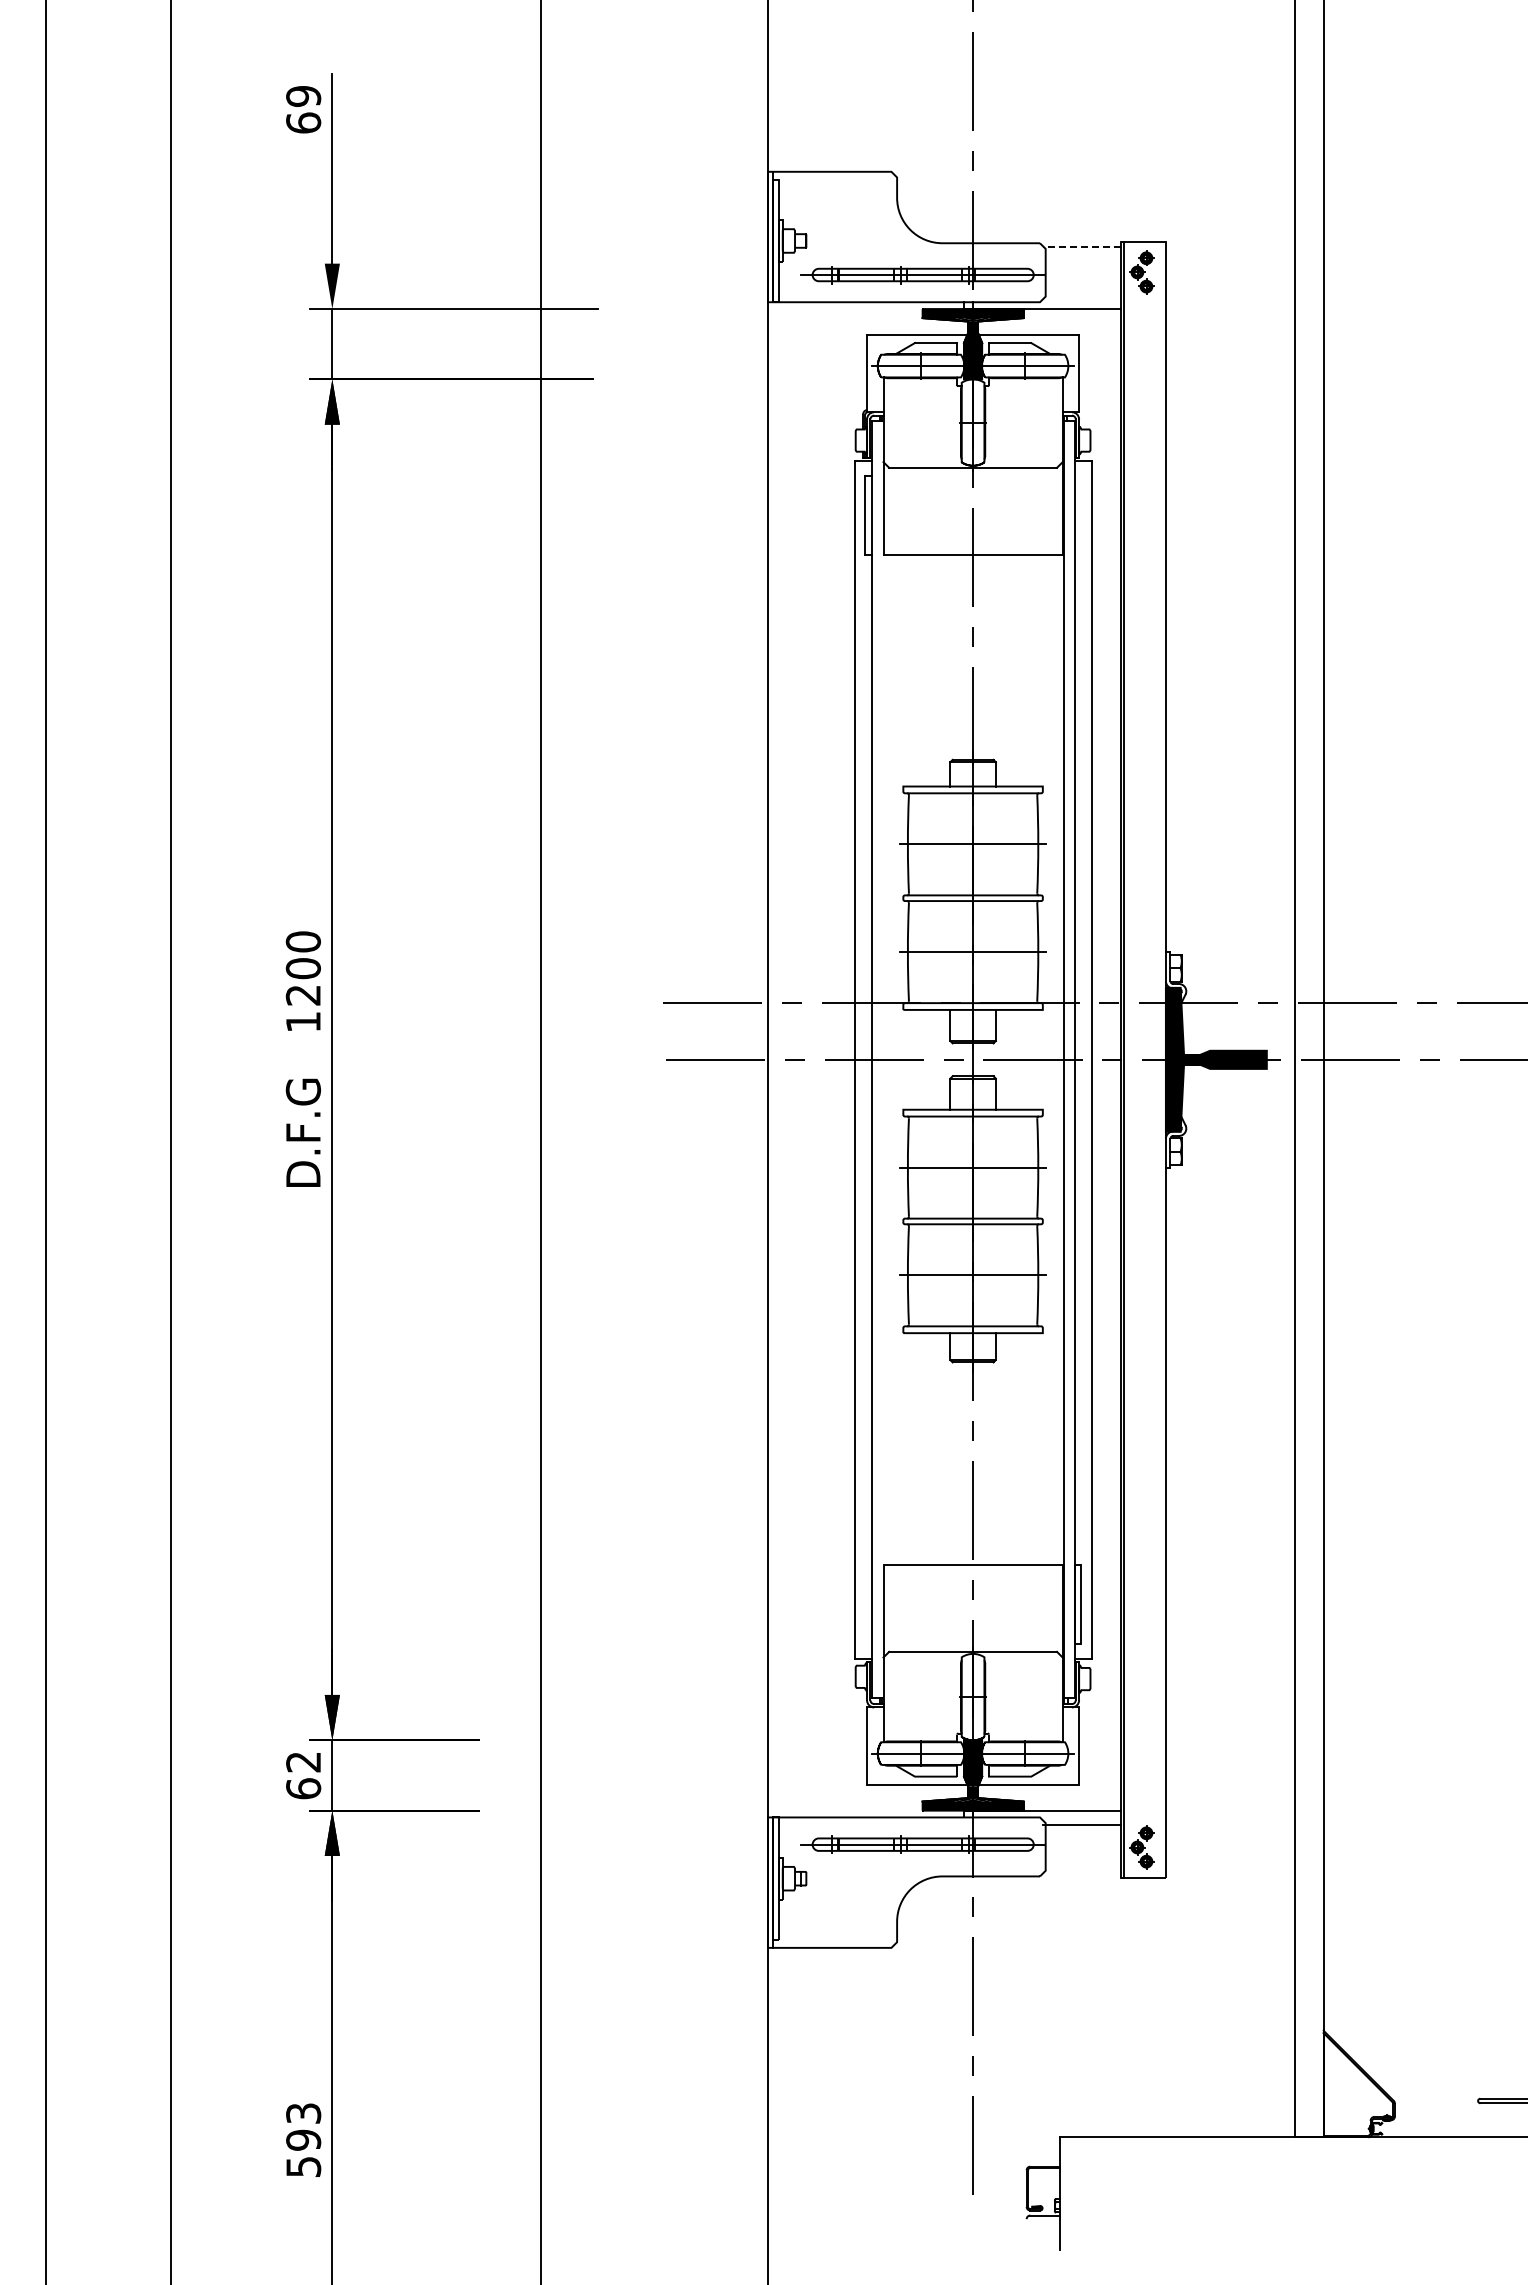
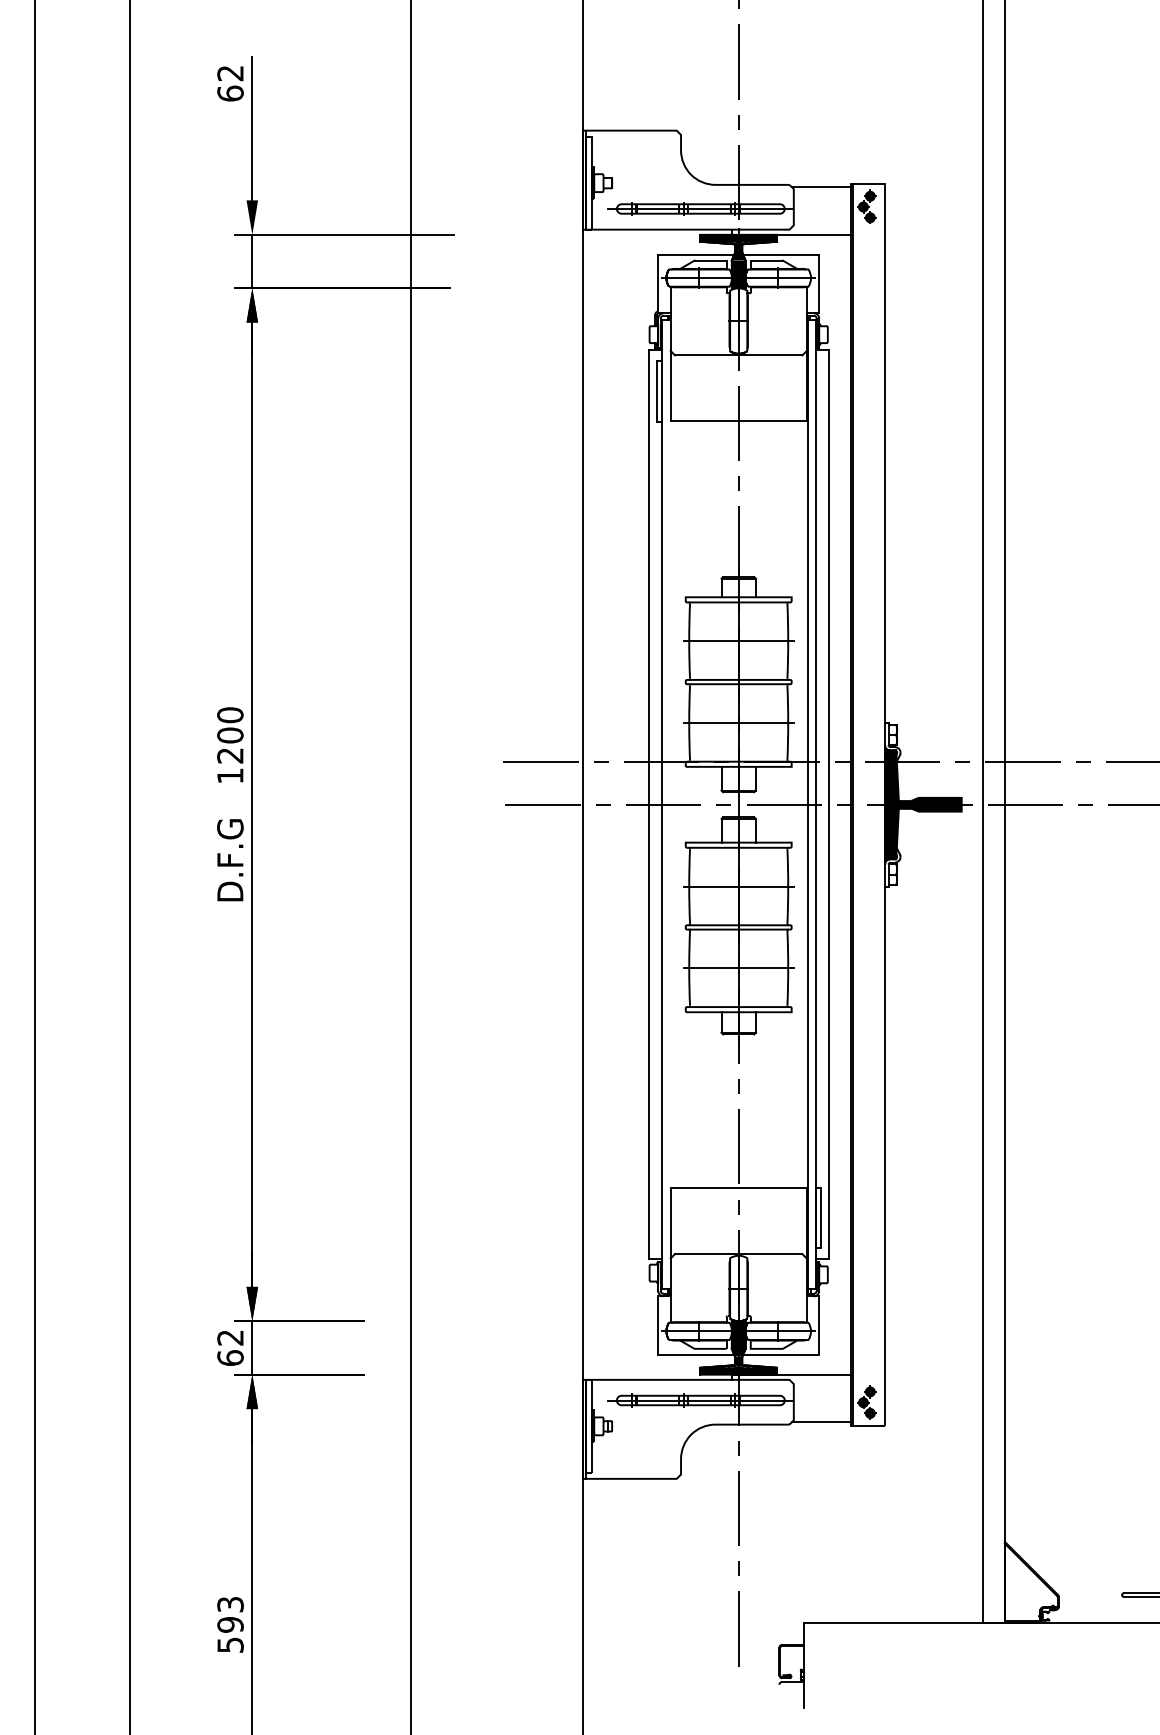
text: (303, 96) -> (230, 73), 69 -> 62
line: (1081, 246) -> (821, 187), dashed -> solid
line: (1081, 1825) -> (821, 1422), moved

